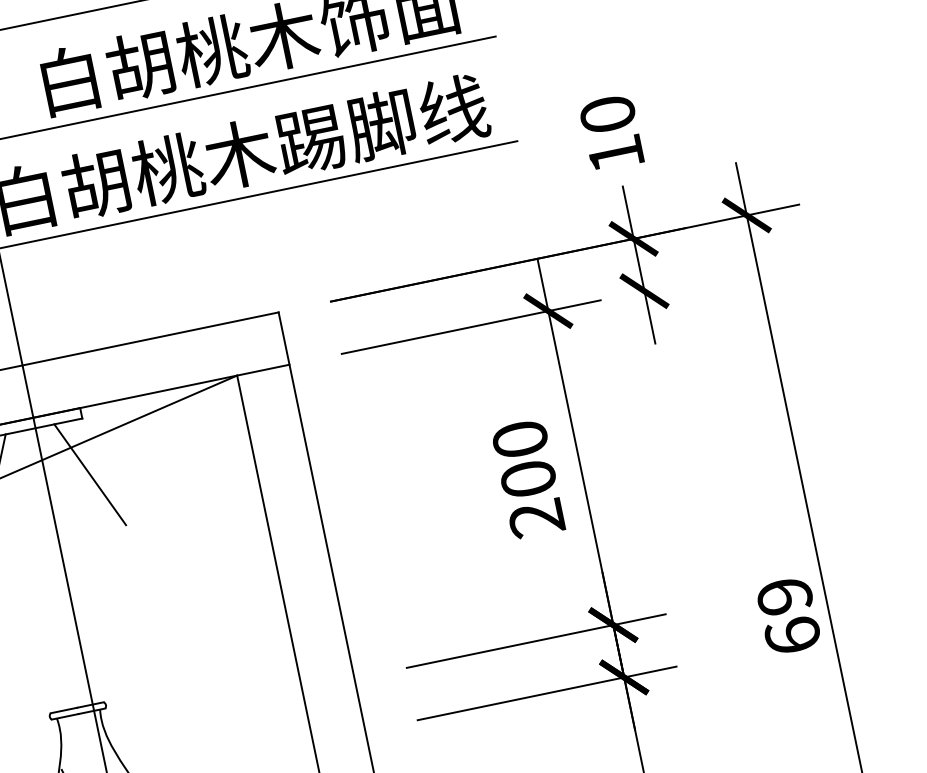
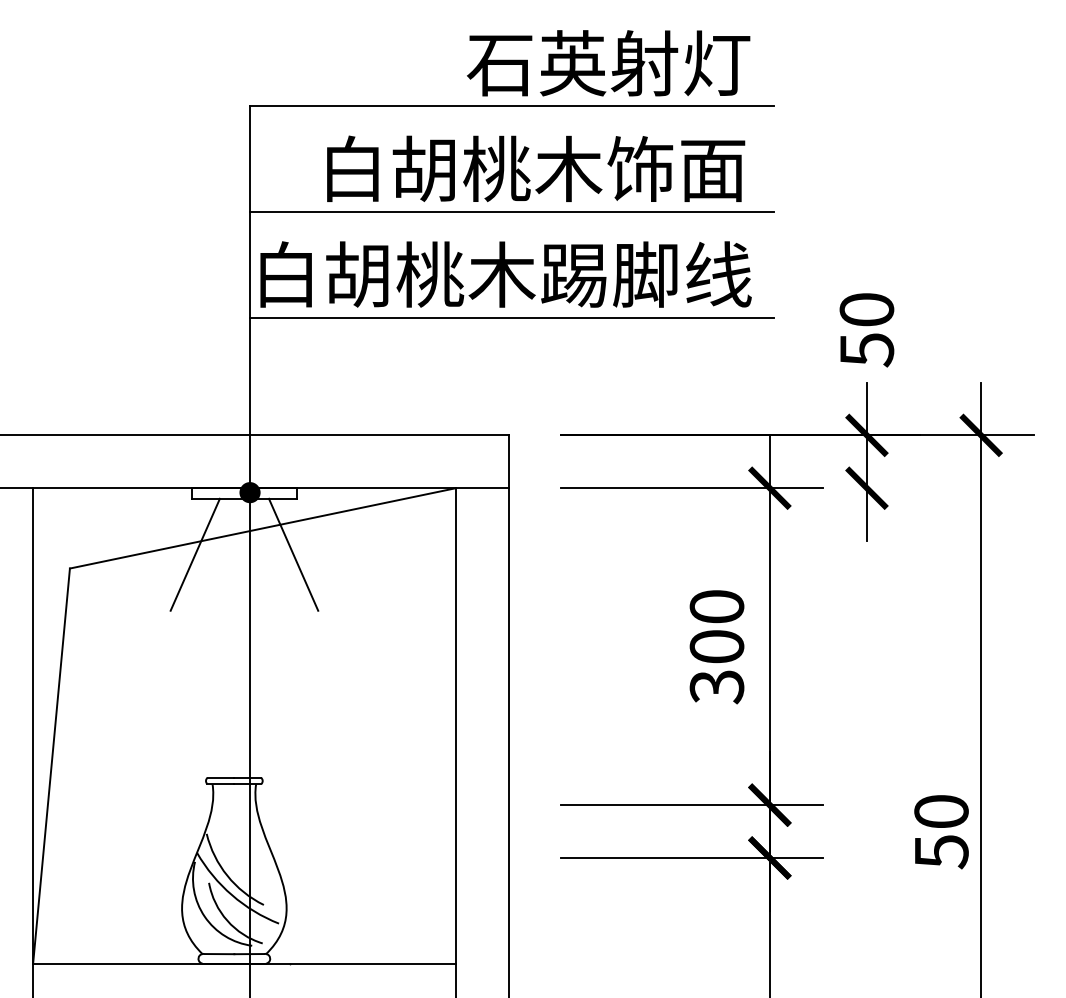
text: (616, 154) -> (867, 350), 10 -> 50
fill: (33, 422) -> (249, 492), added
text: (537, 519) -> (717, 687), 200 -> 300
text: (788, 616) -> (941, 832), 69 -> 50

